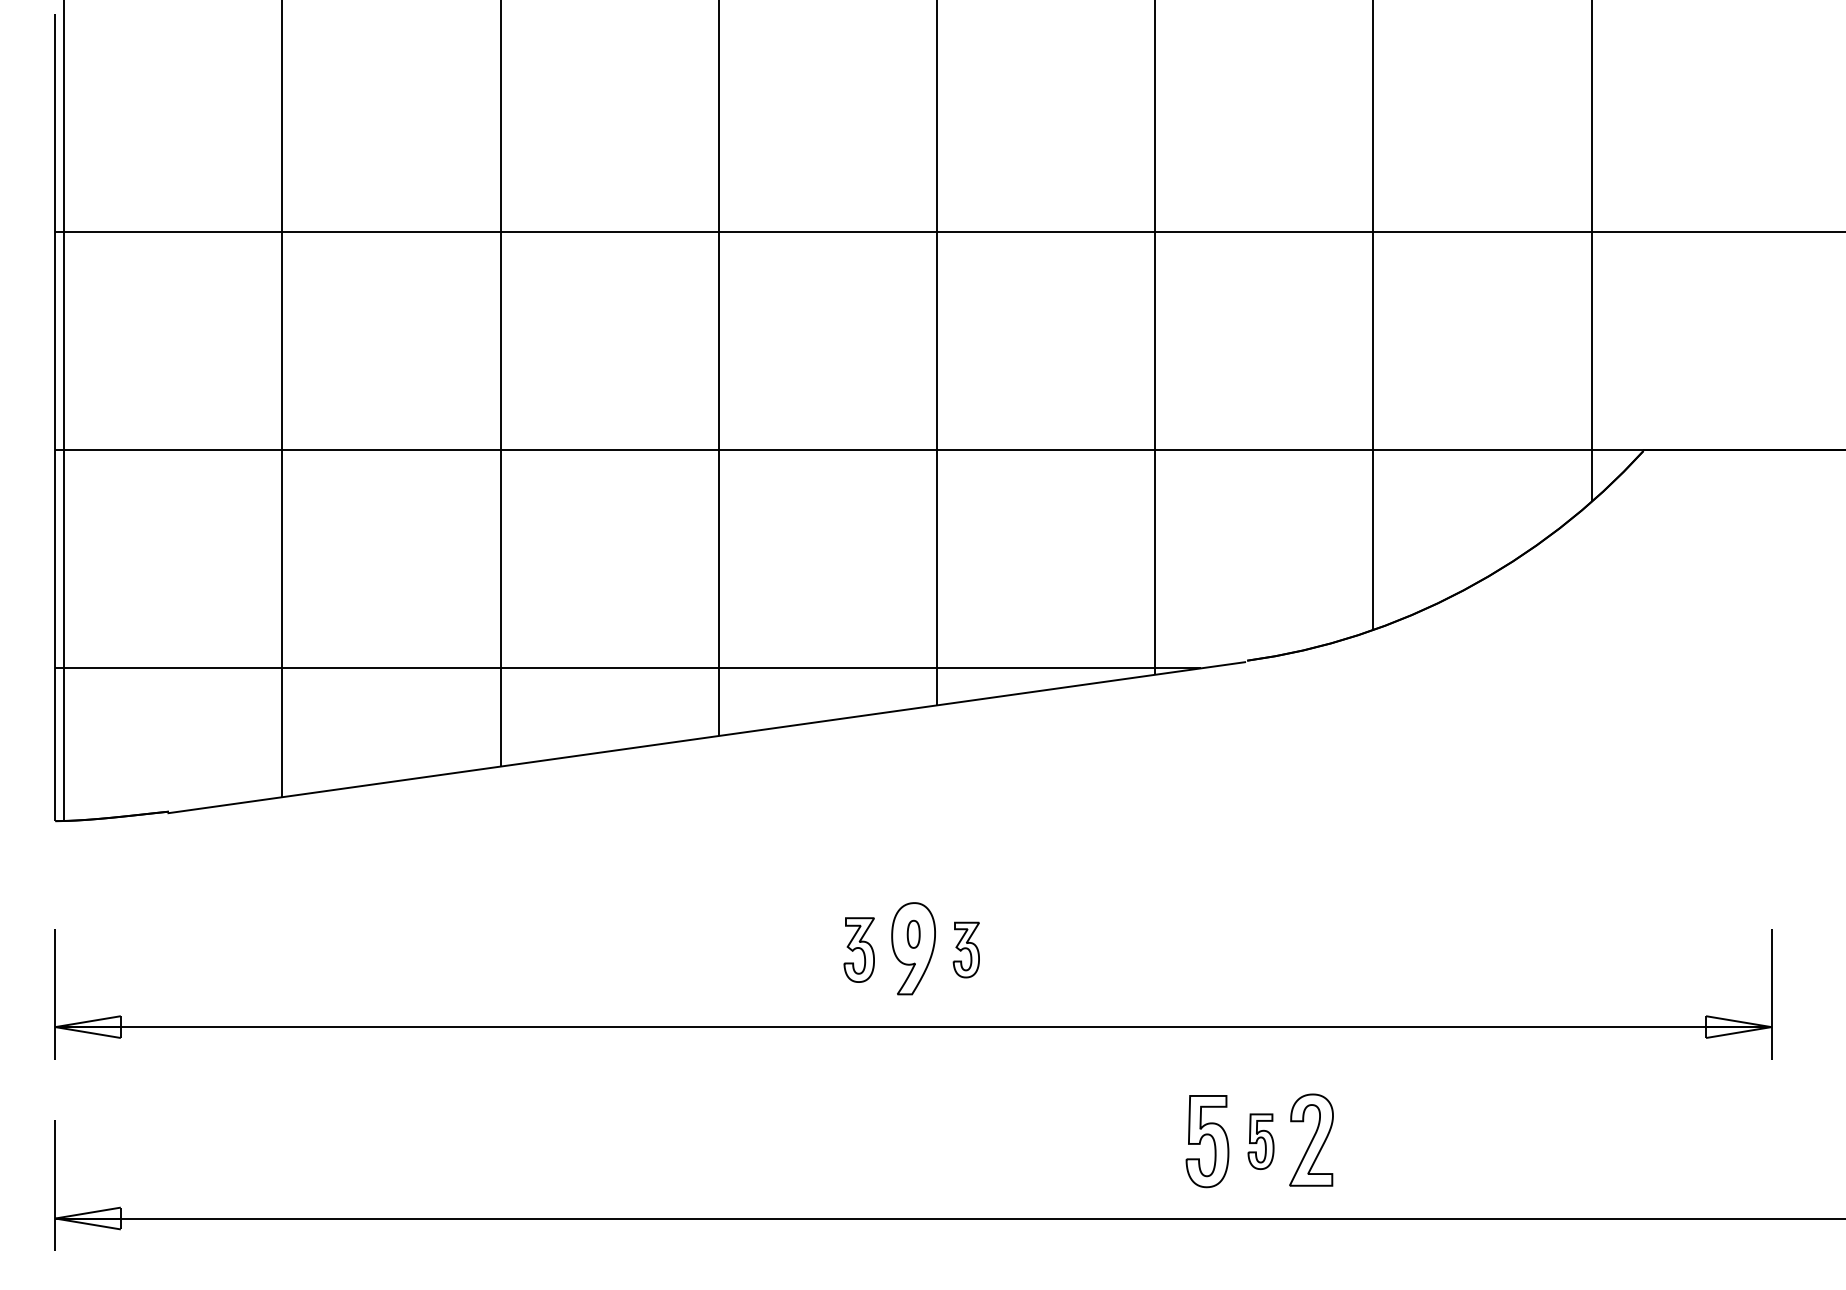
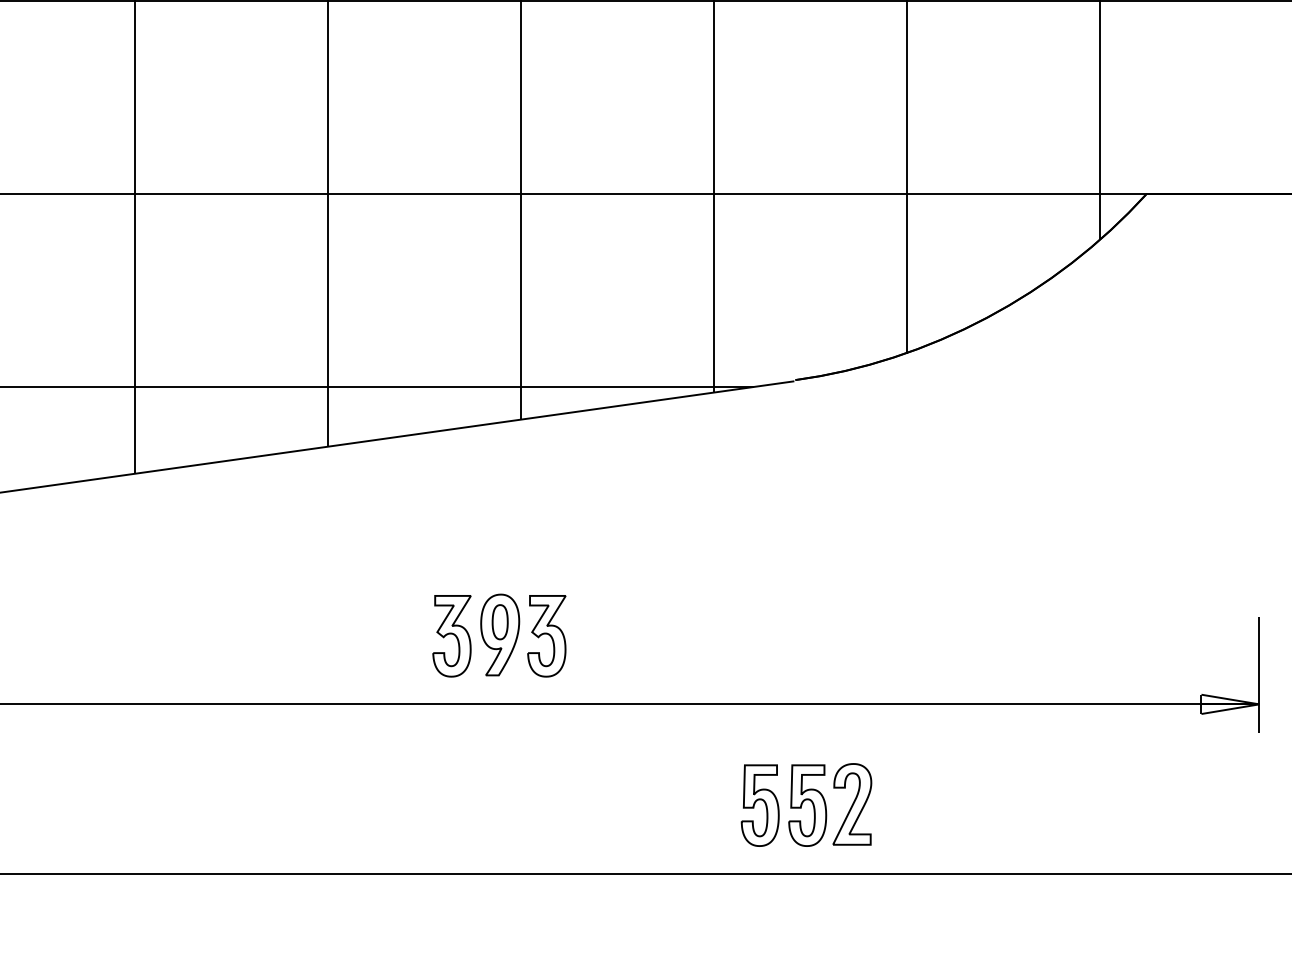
part: (913, 934) -> (500, 622), size x1.43
part: (859, 949) -> (452, 635), size x1.43
part: (966, 949) -> (546, 635), size x1.67
part: (1260, 1141) -> (807, 805), size x1.67

